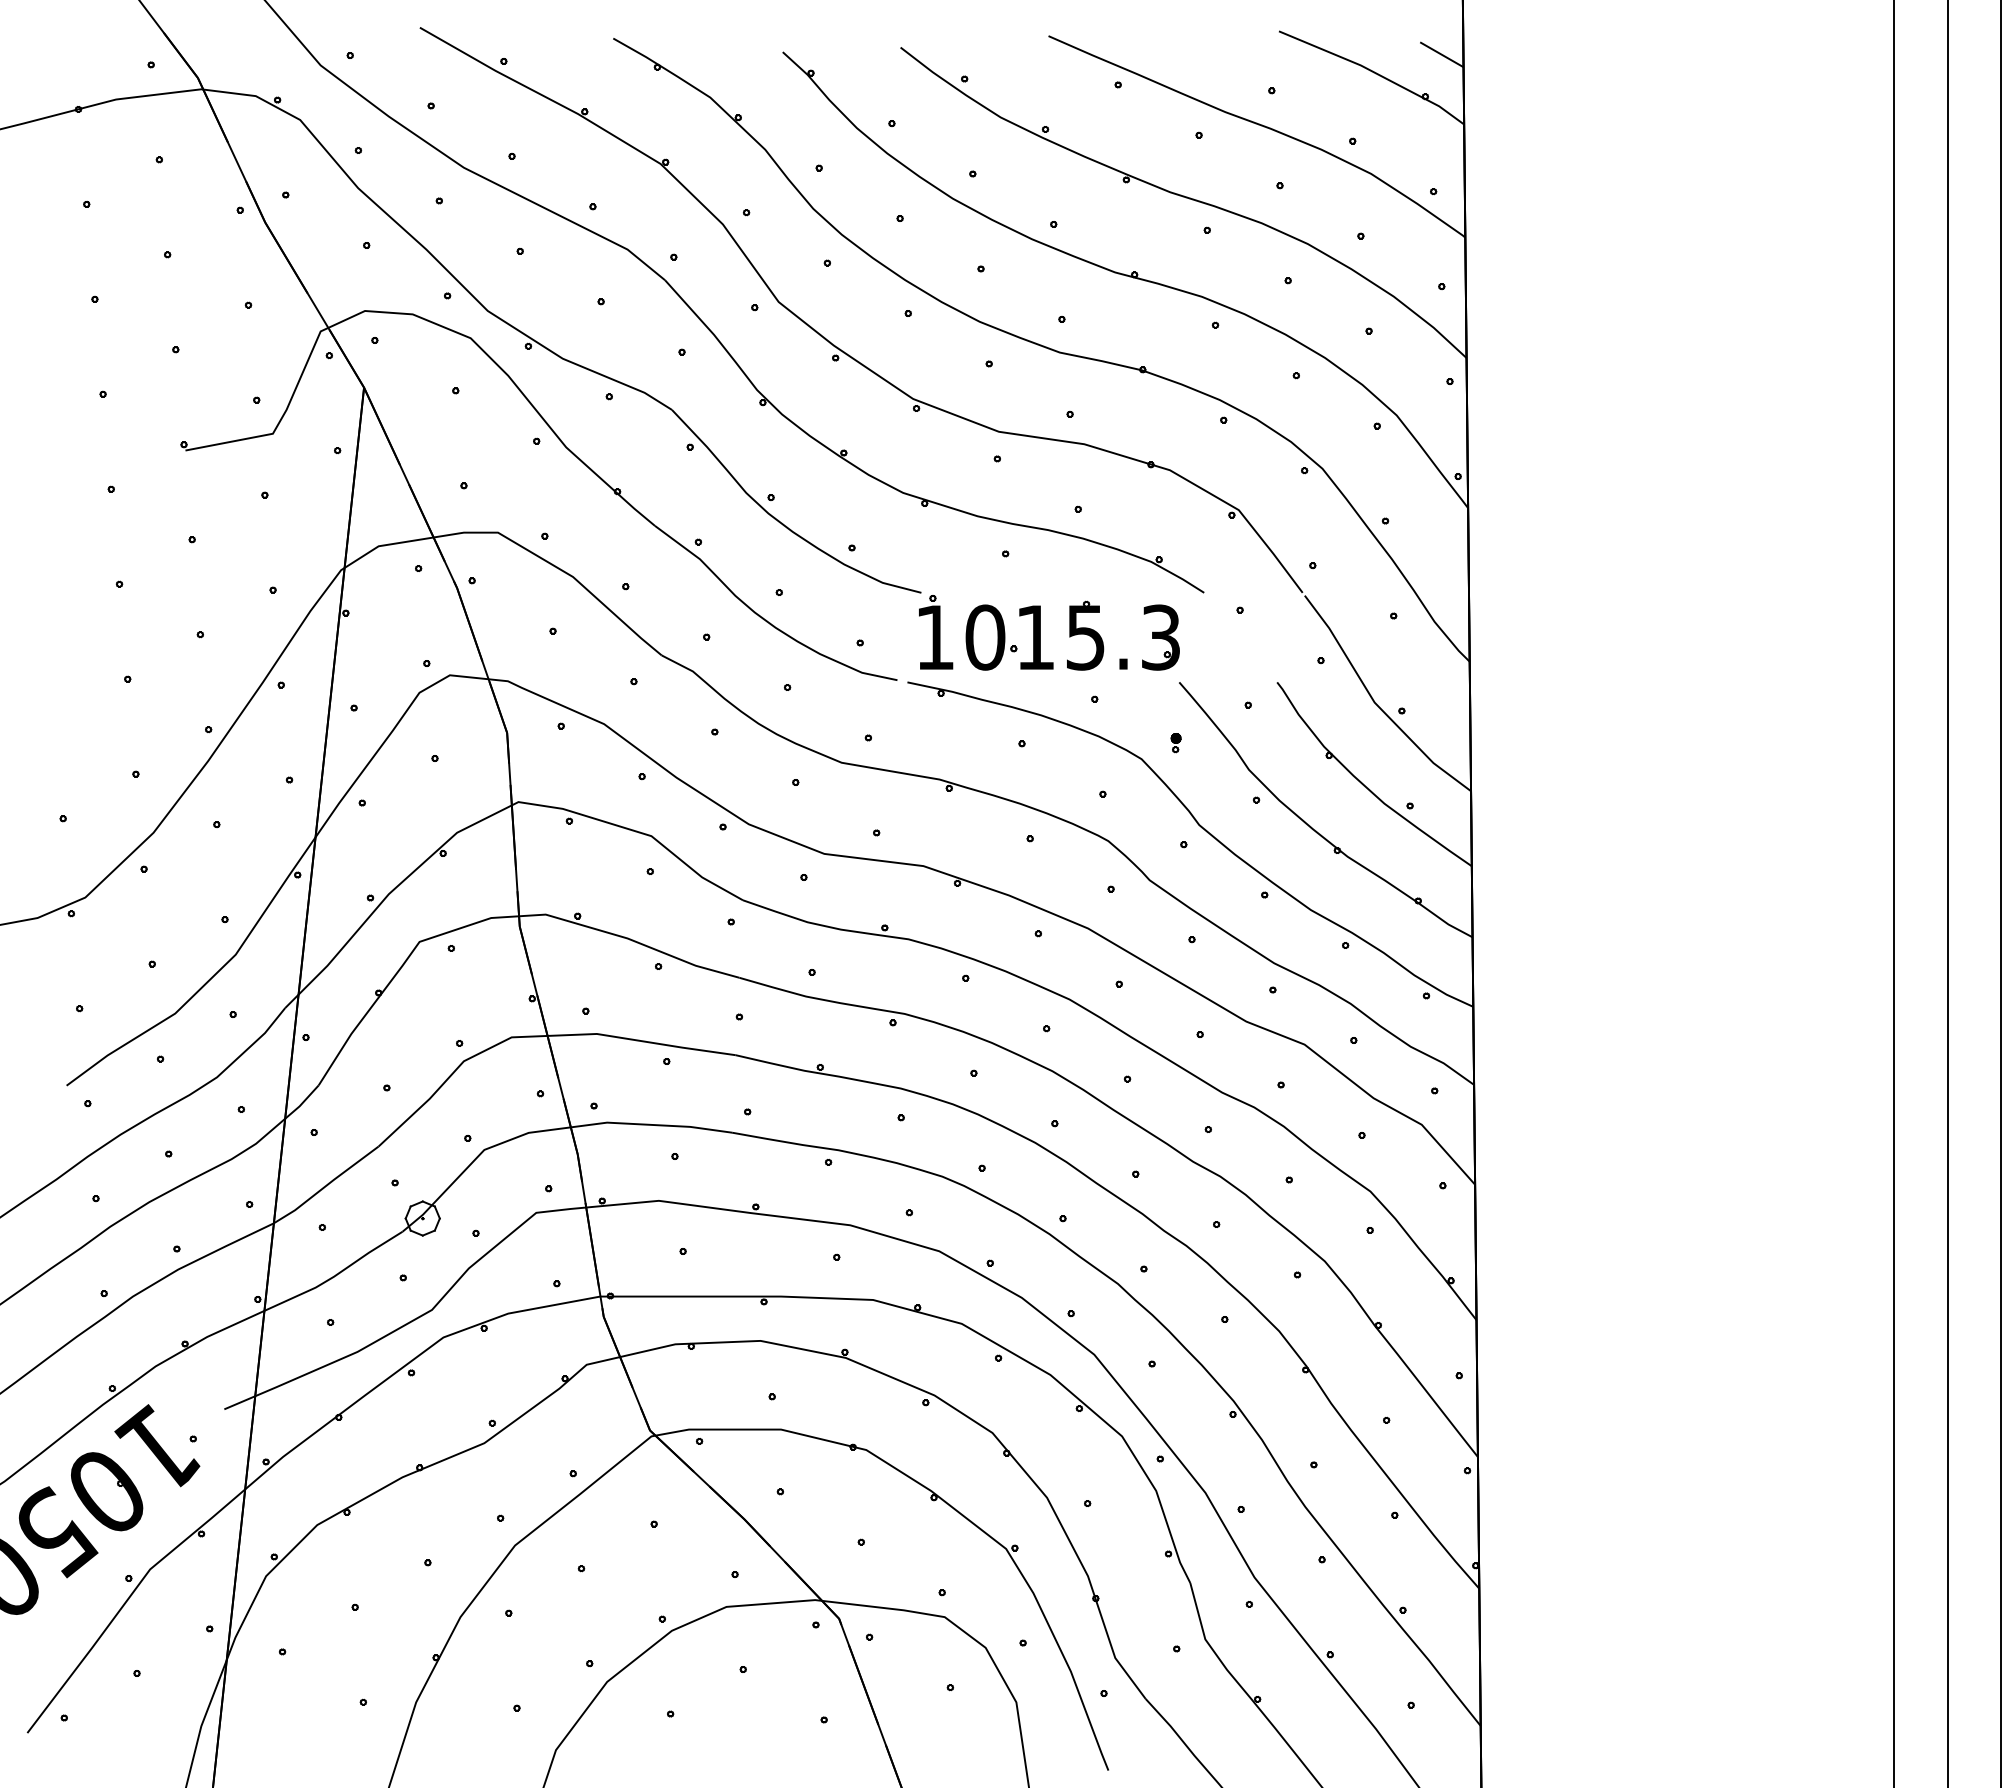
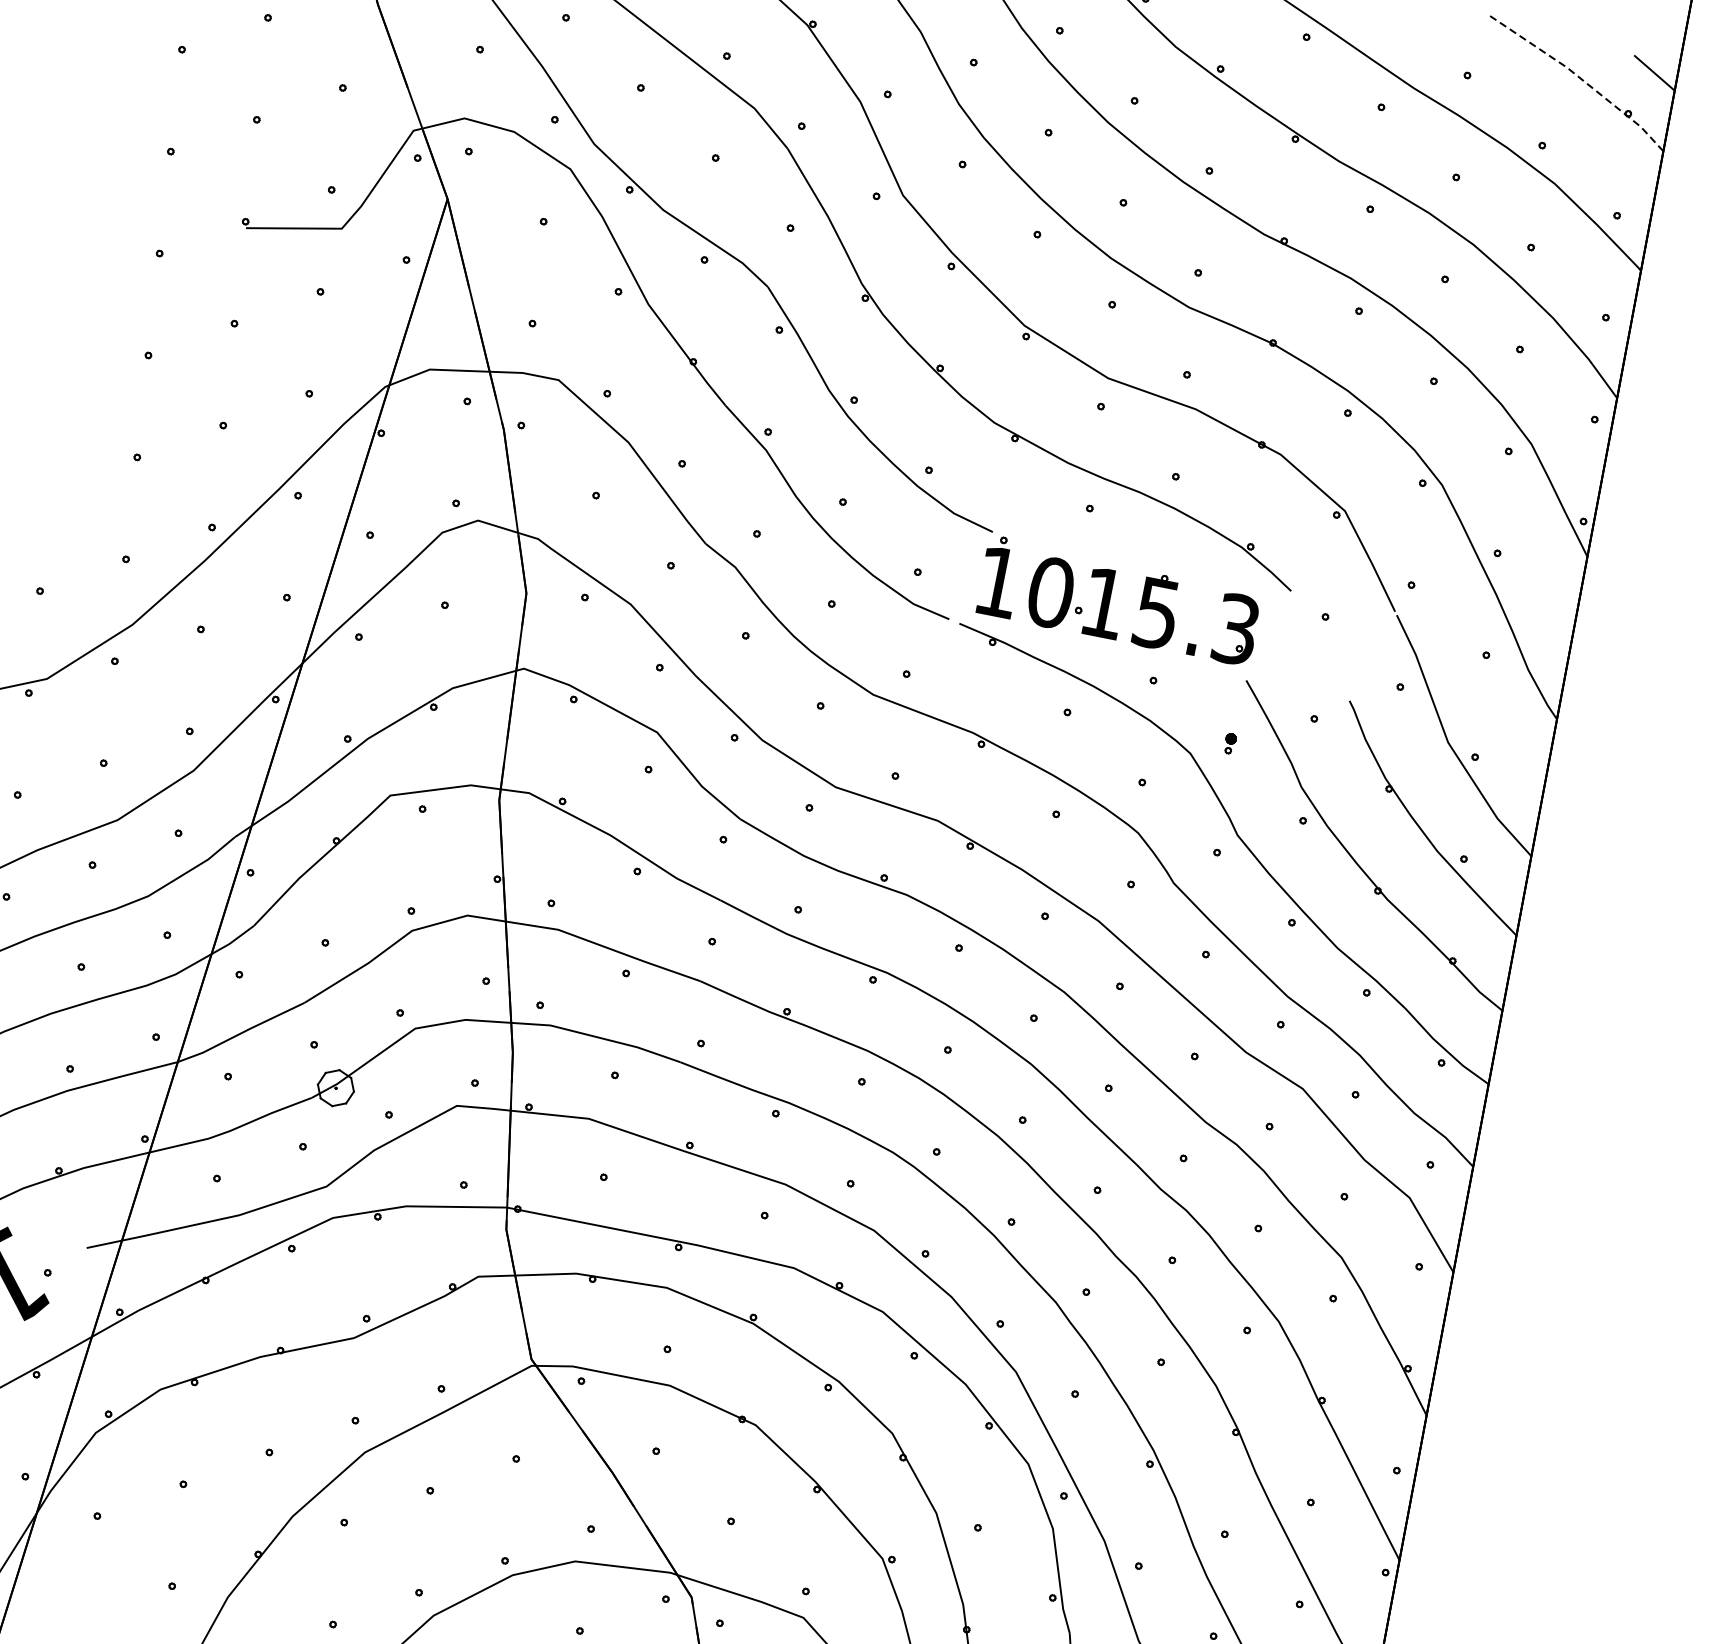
line: (1374, 72) -> (1579, 77), solid -> dashed

